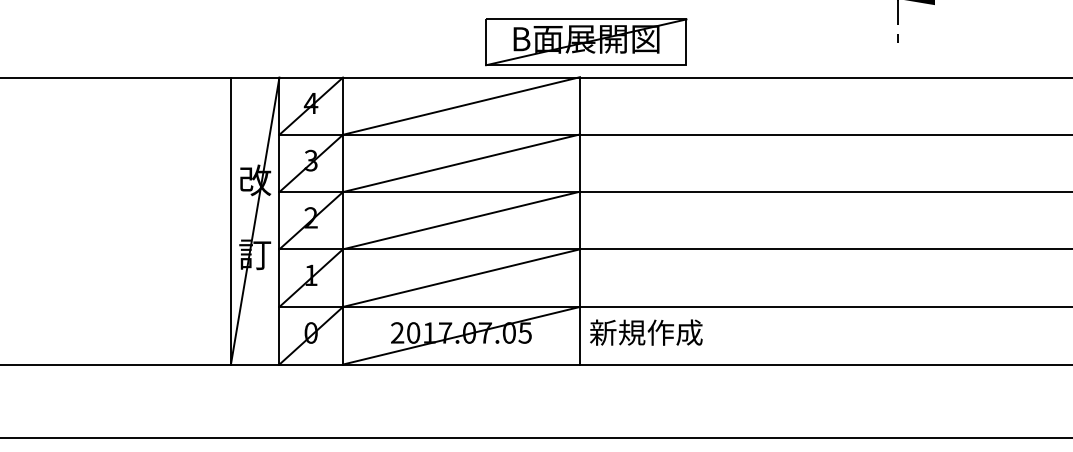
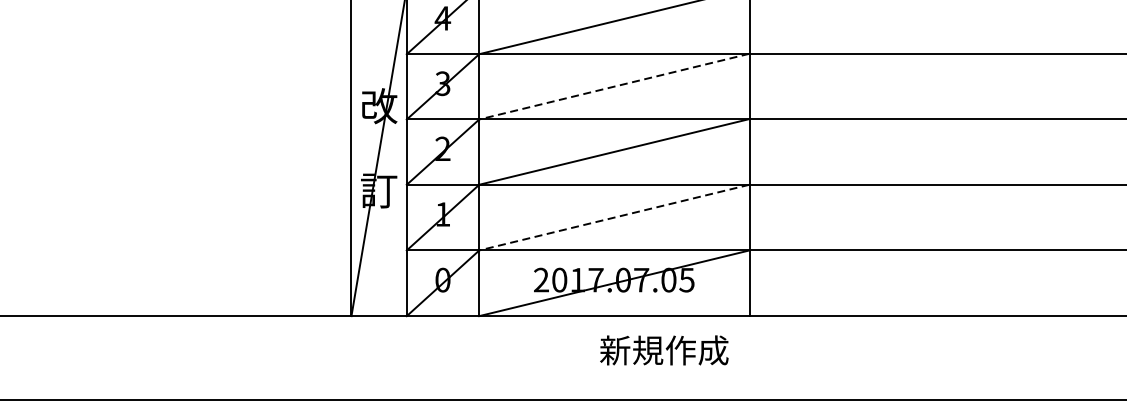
line: (461, 163) -> (614, 86), solid -> dashed
line: (461, 278) -> (614, 218), solid -> dashed
text: (646, 332) -> (664, 350), moved

